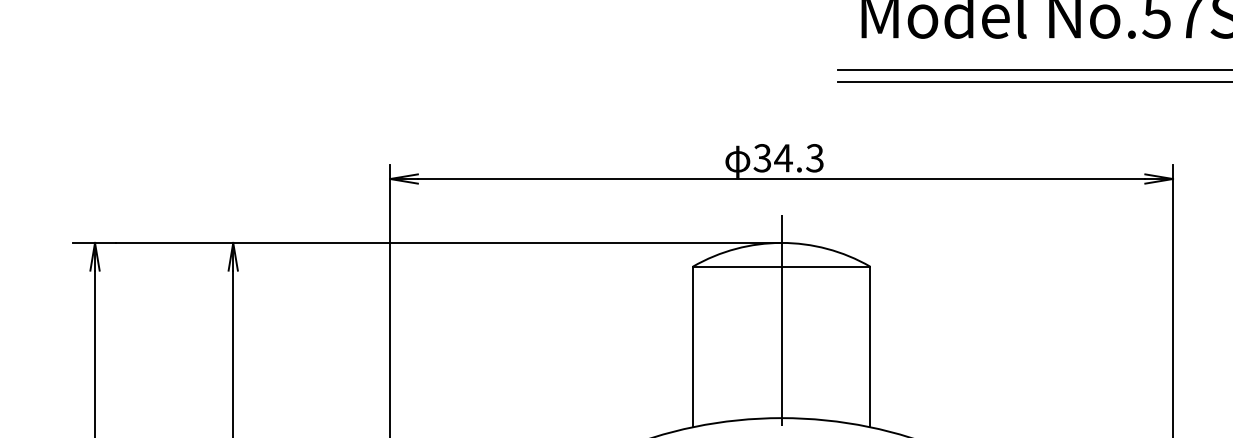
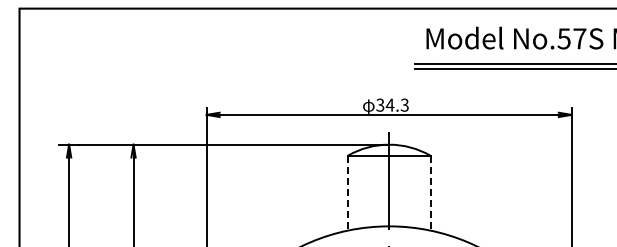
line: (692, 347) -> (347, 193), solid -> dashed
line: (870, 347) -> (430, 193), solid -> dashed

